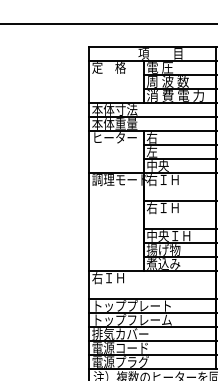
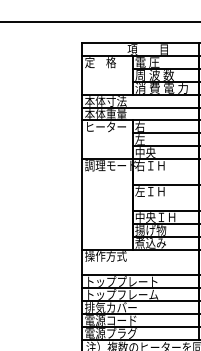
text: (151, 207) -> (139, 191), 右ＩＨ -> 左ＩＨ
text: (114, 278) -> (105, 256), 右ＩＨ -> 操作方式

